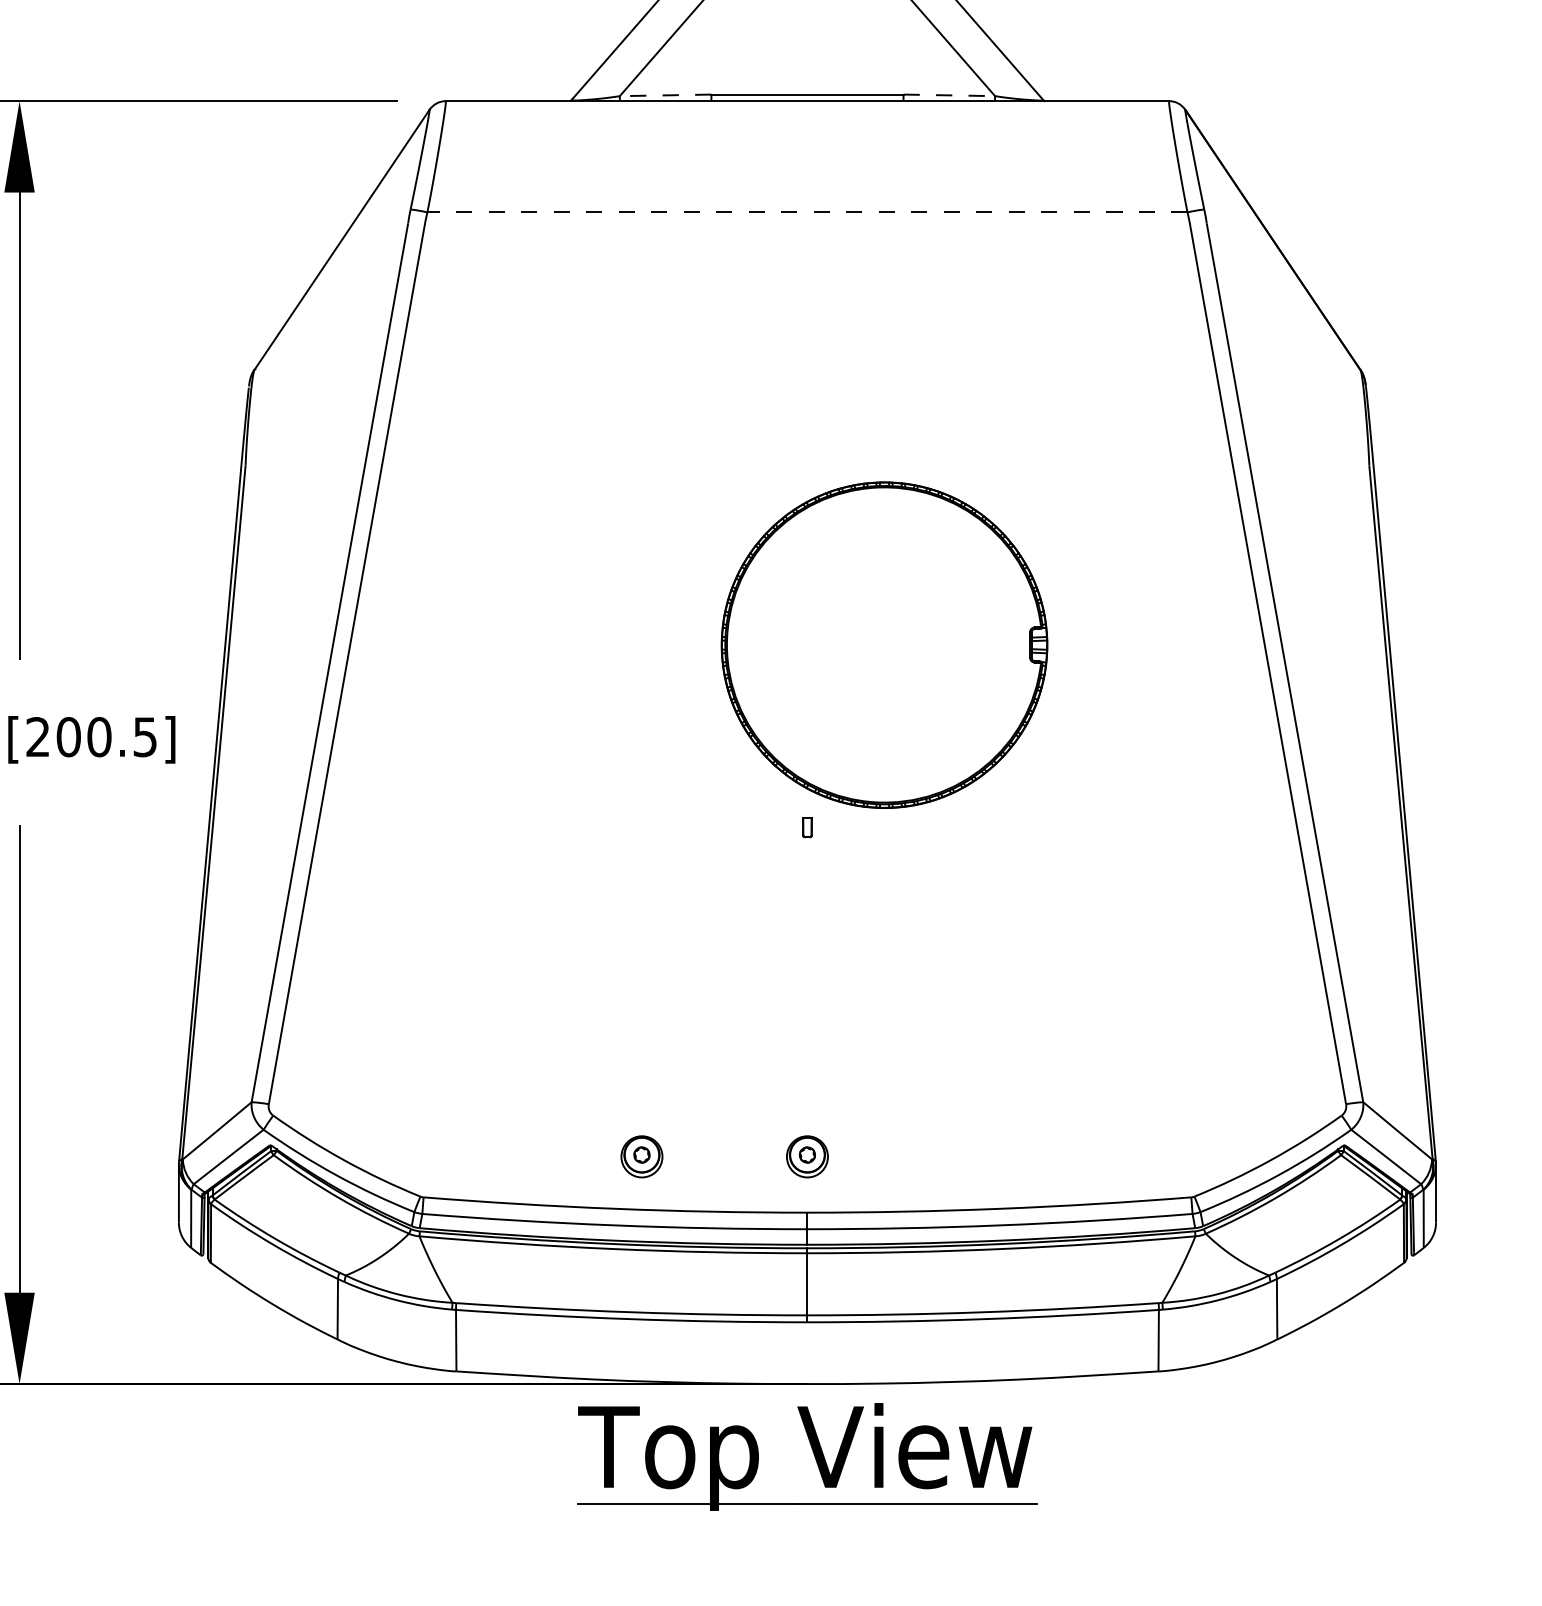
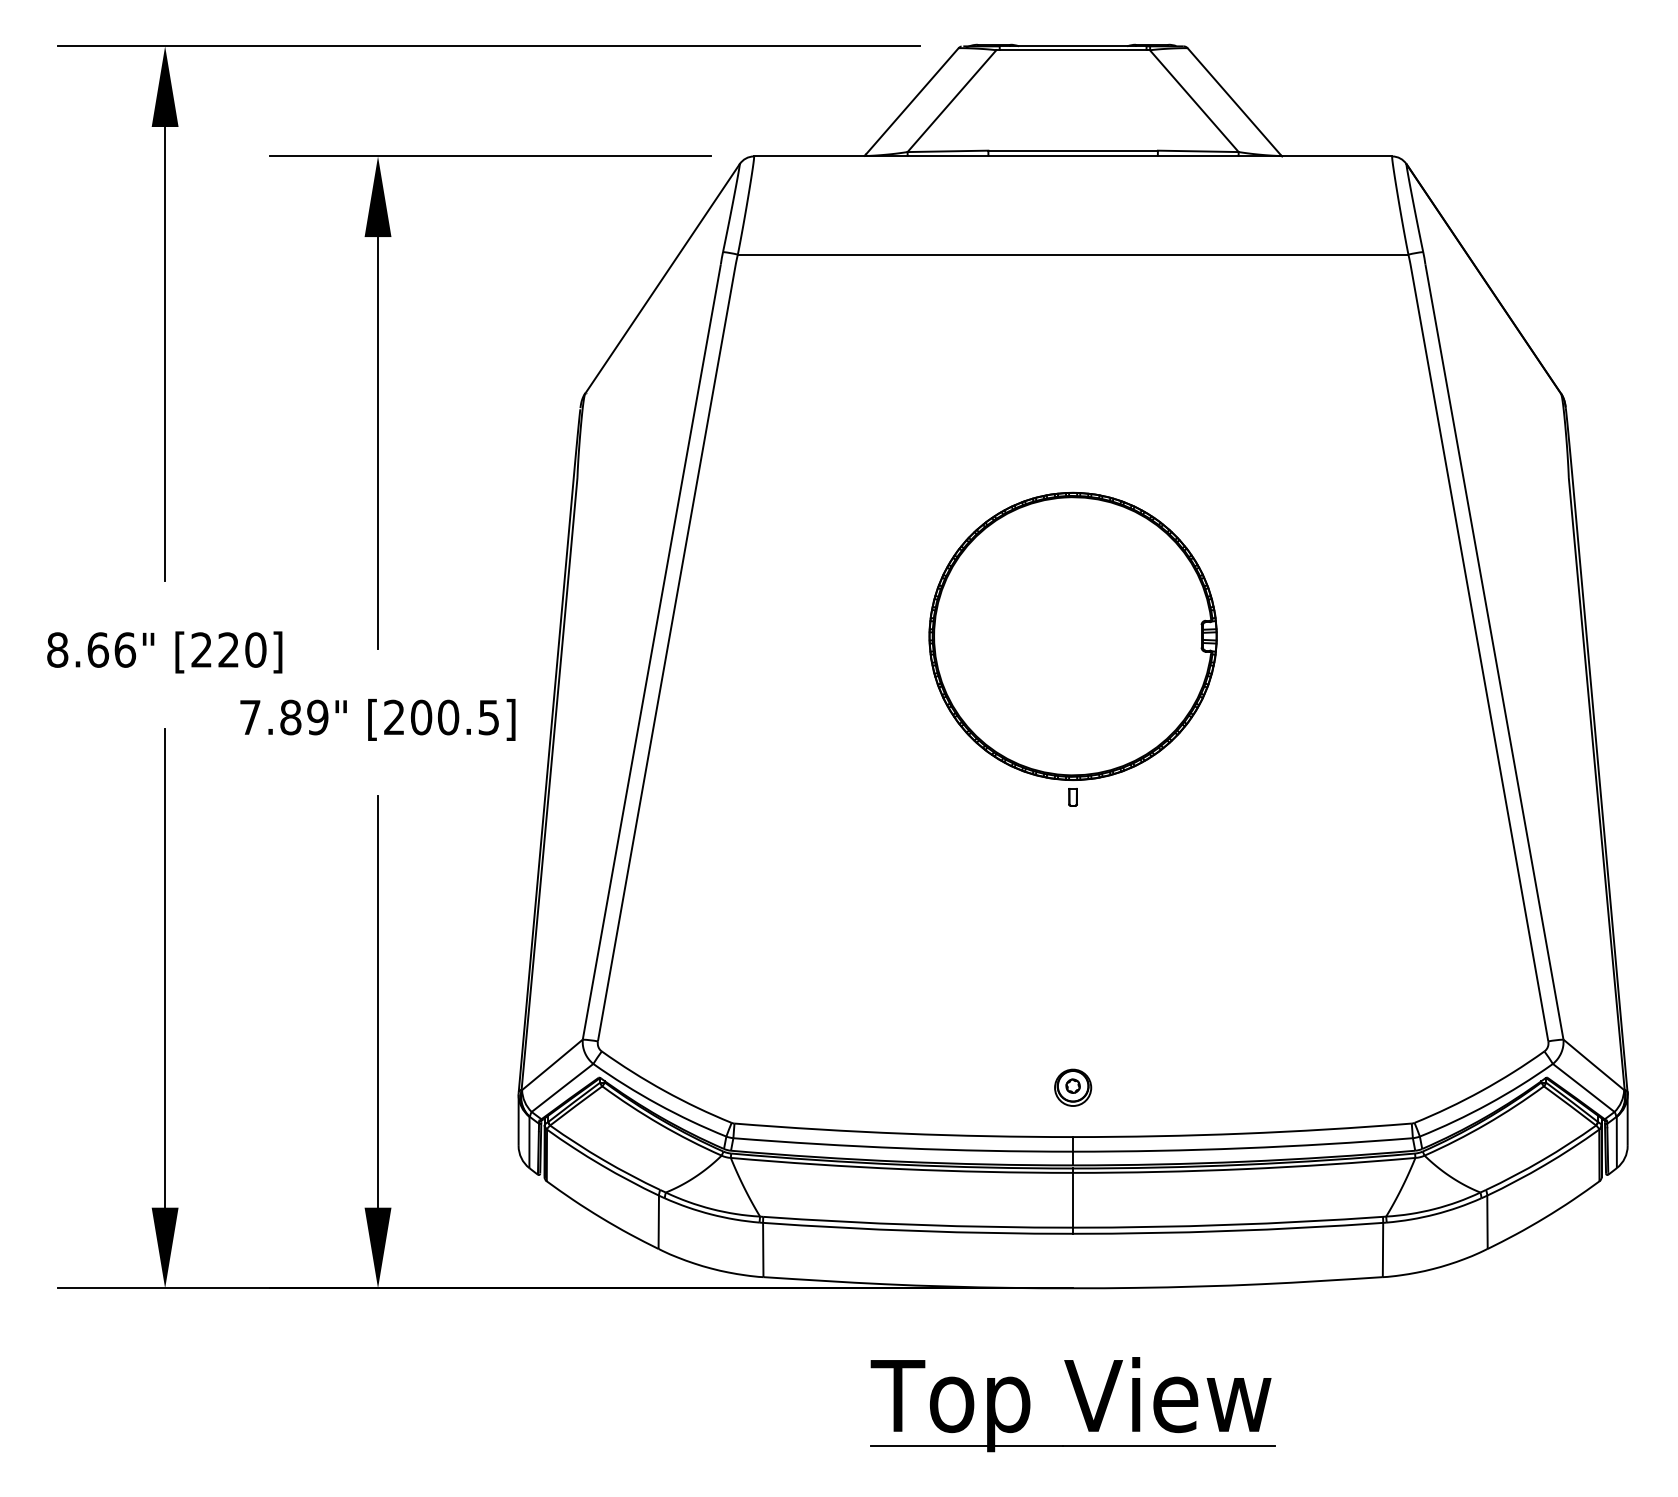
line: (665, 95) -> (947, 151), dashed -> solid
line: (949, 95) -> (1198, 151), dashed -> solid
line: (806, 212) -> (1072, 254), dashed -> solid
part: (883, 644) -> (1072, 635), moved
part: (642, 1156) -> (927, 1087), removed
part: (813, 1454) -> (1078, 1402), moved

